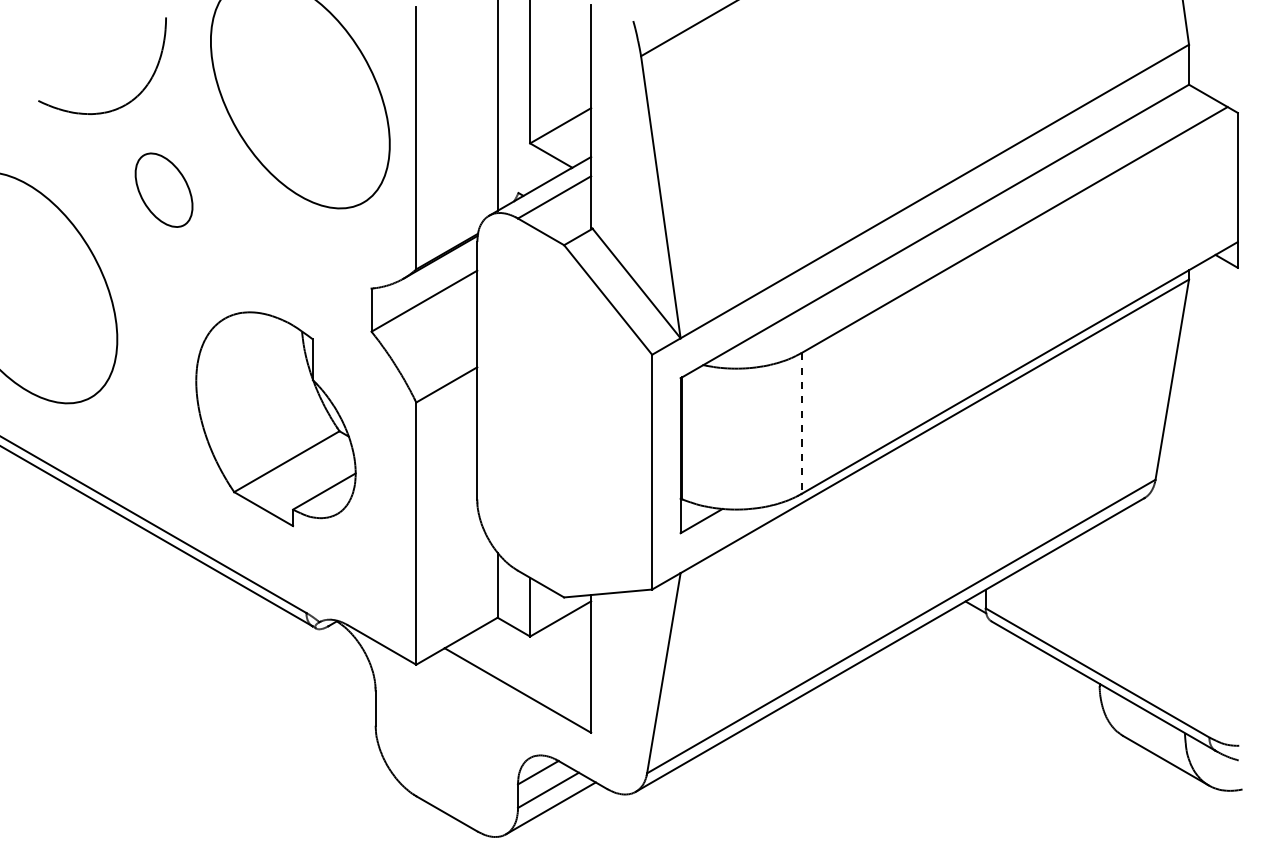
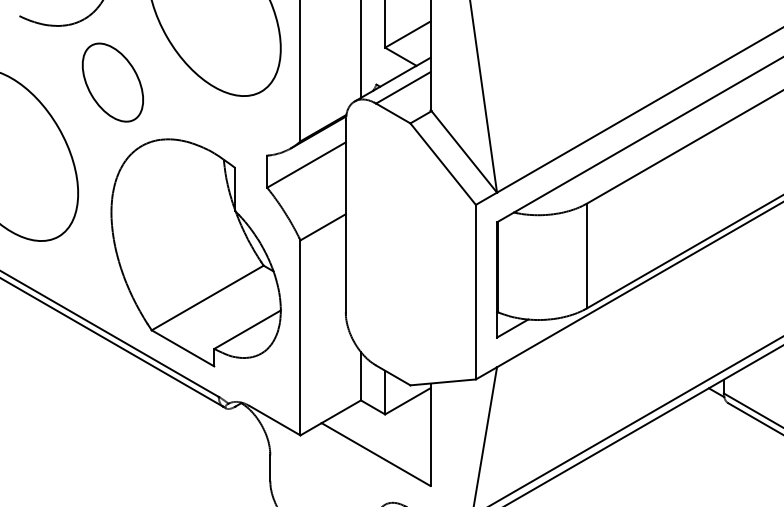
part: (163, 189) -> (112, 81), size x1.43
part: (275, 418) -> (195, 252), size x1.43
line: (801, 424) -> (586, 256), dashed -> solid

